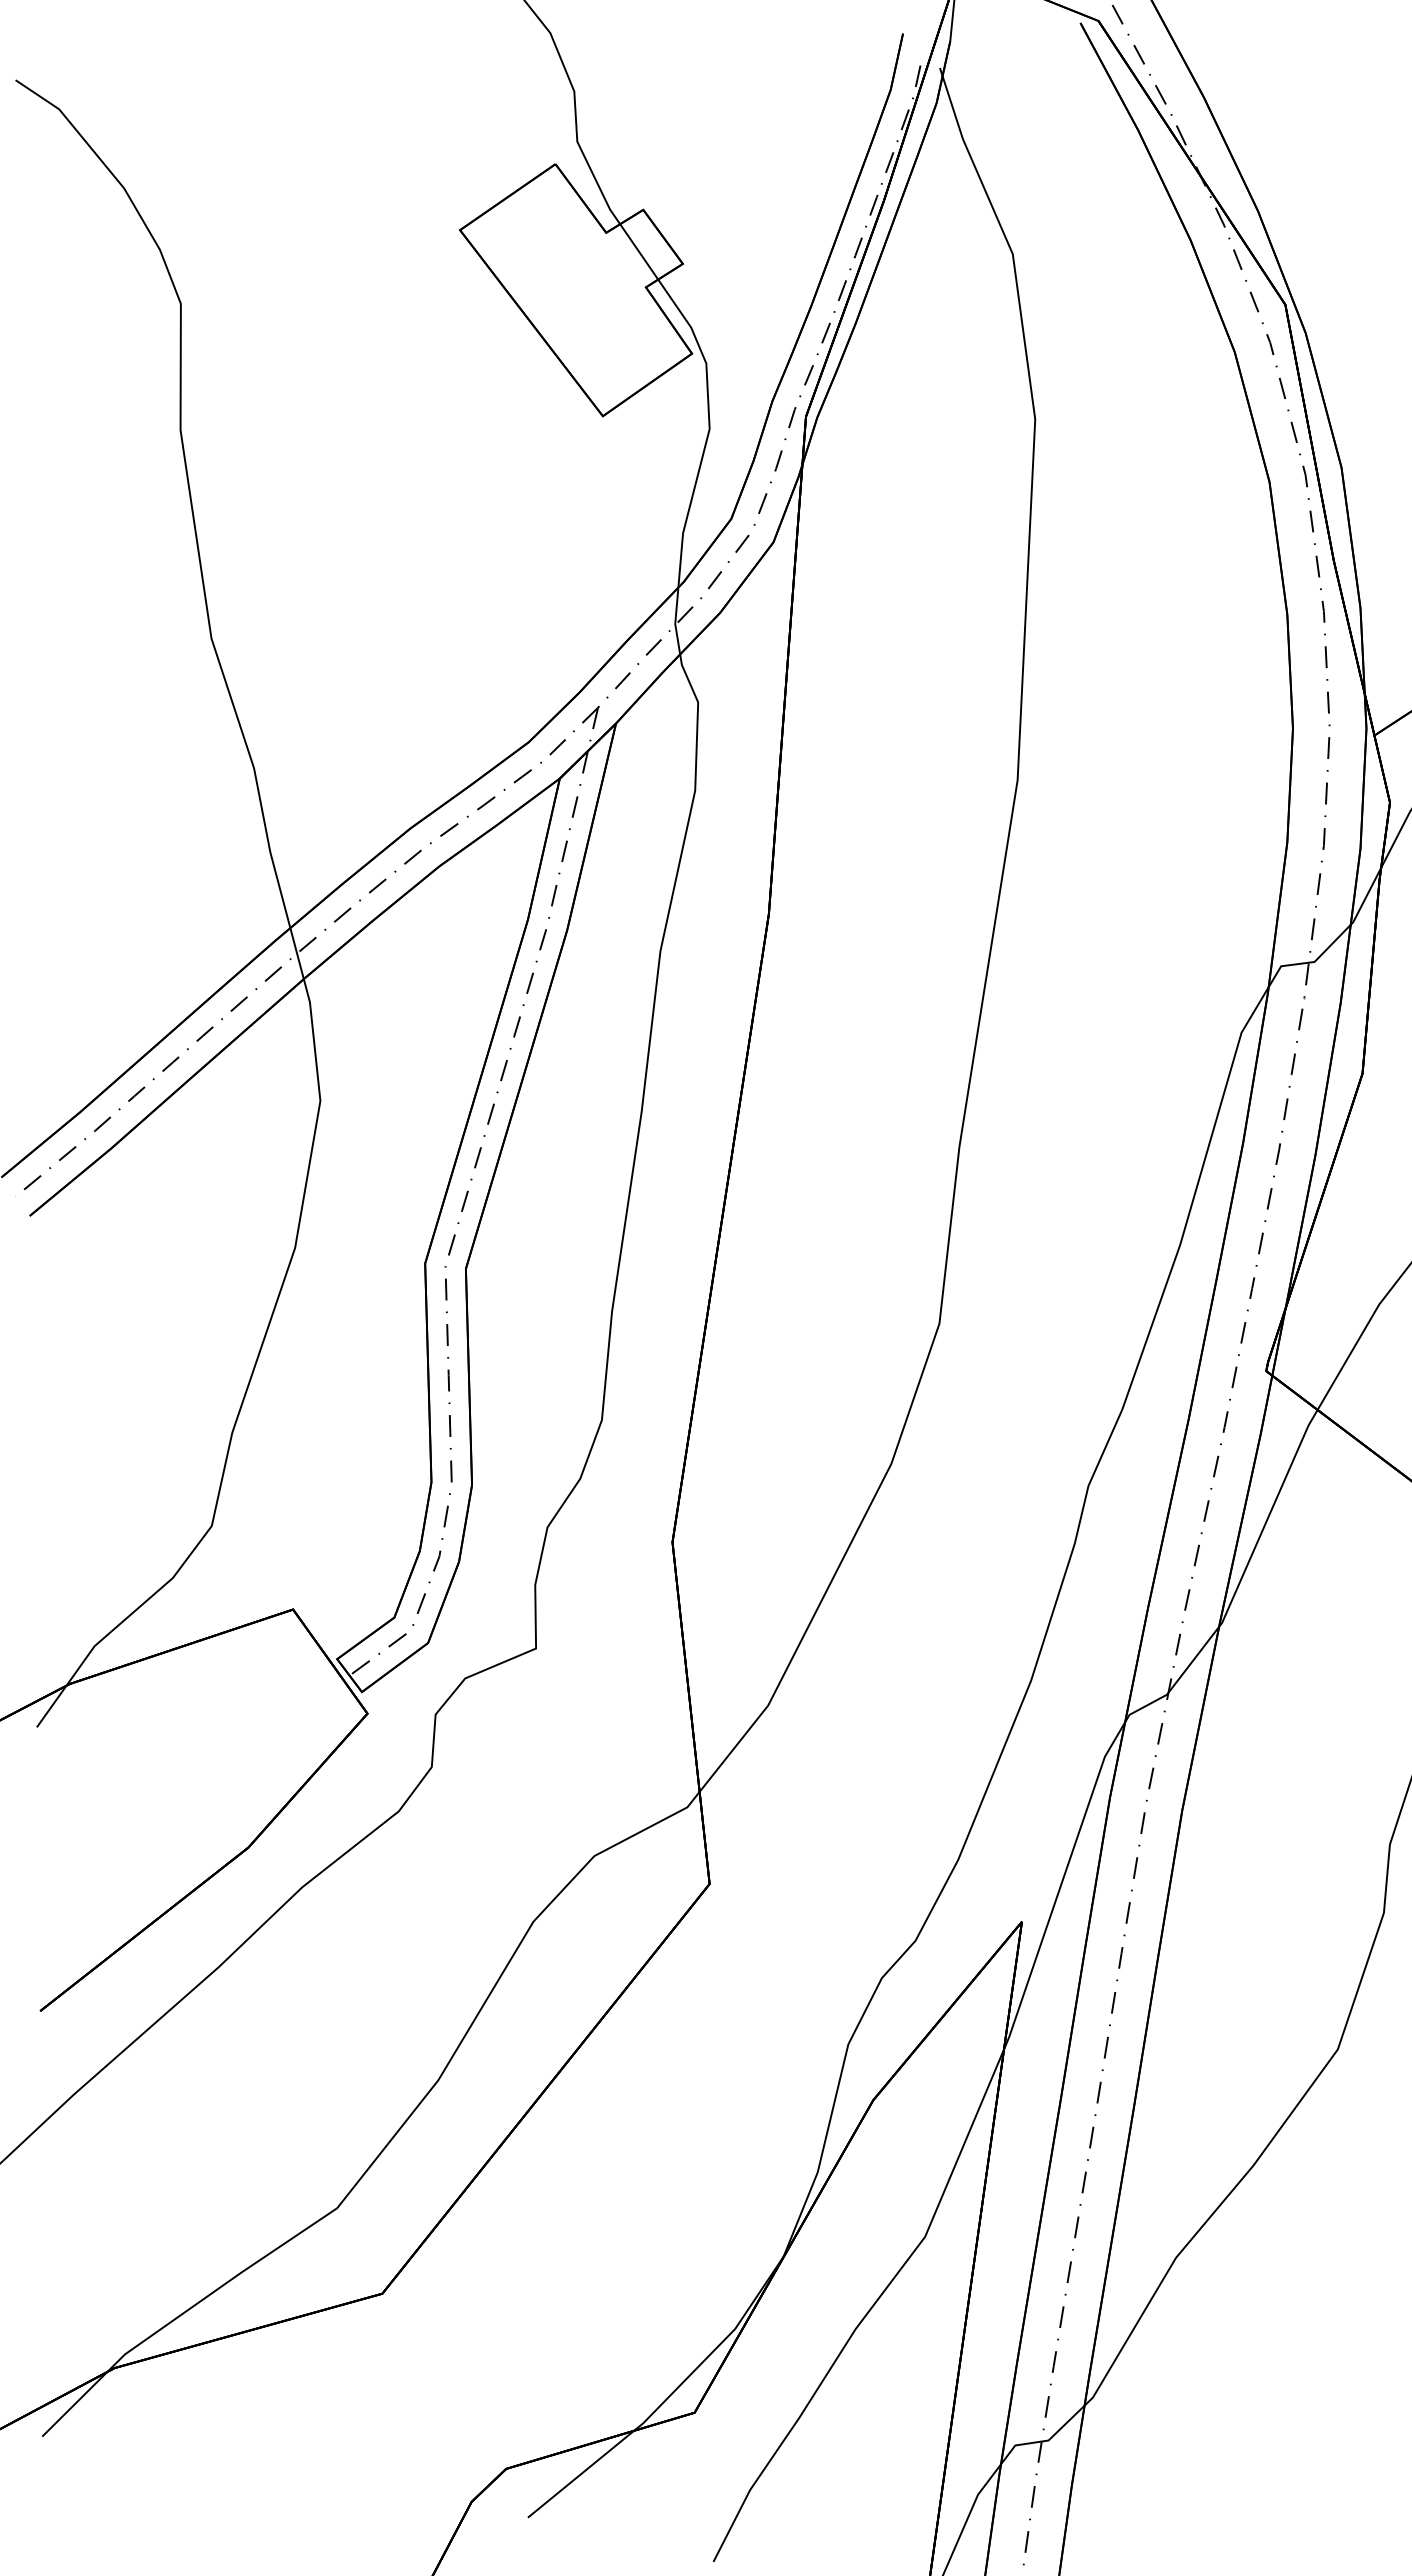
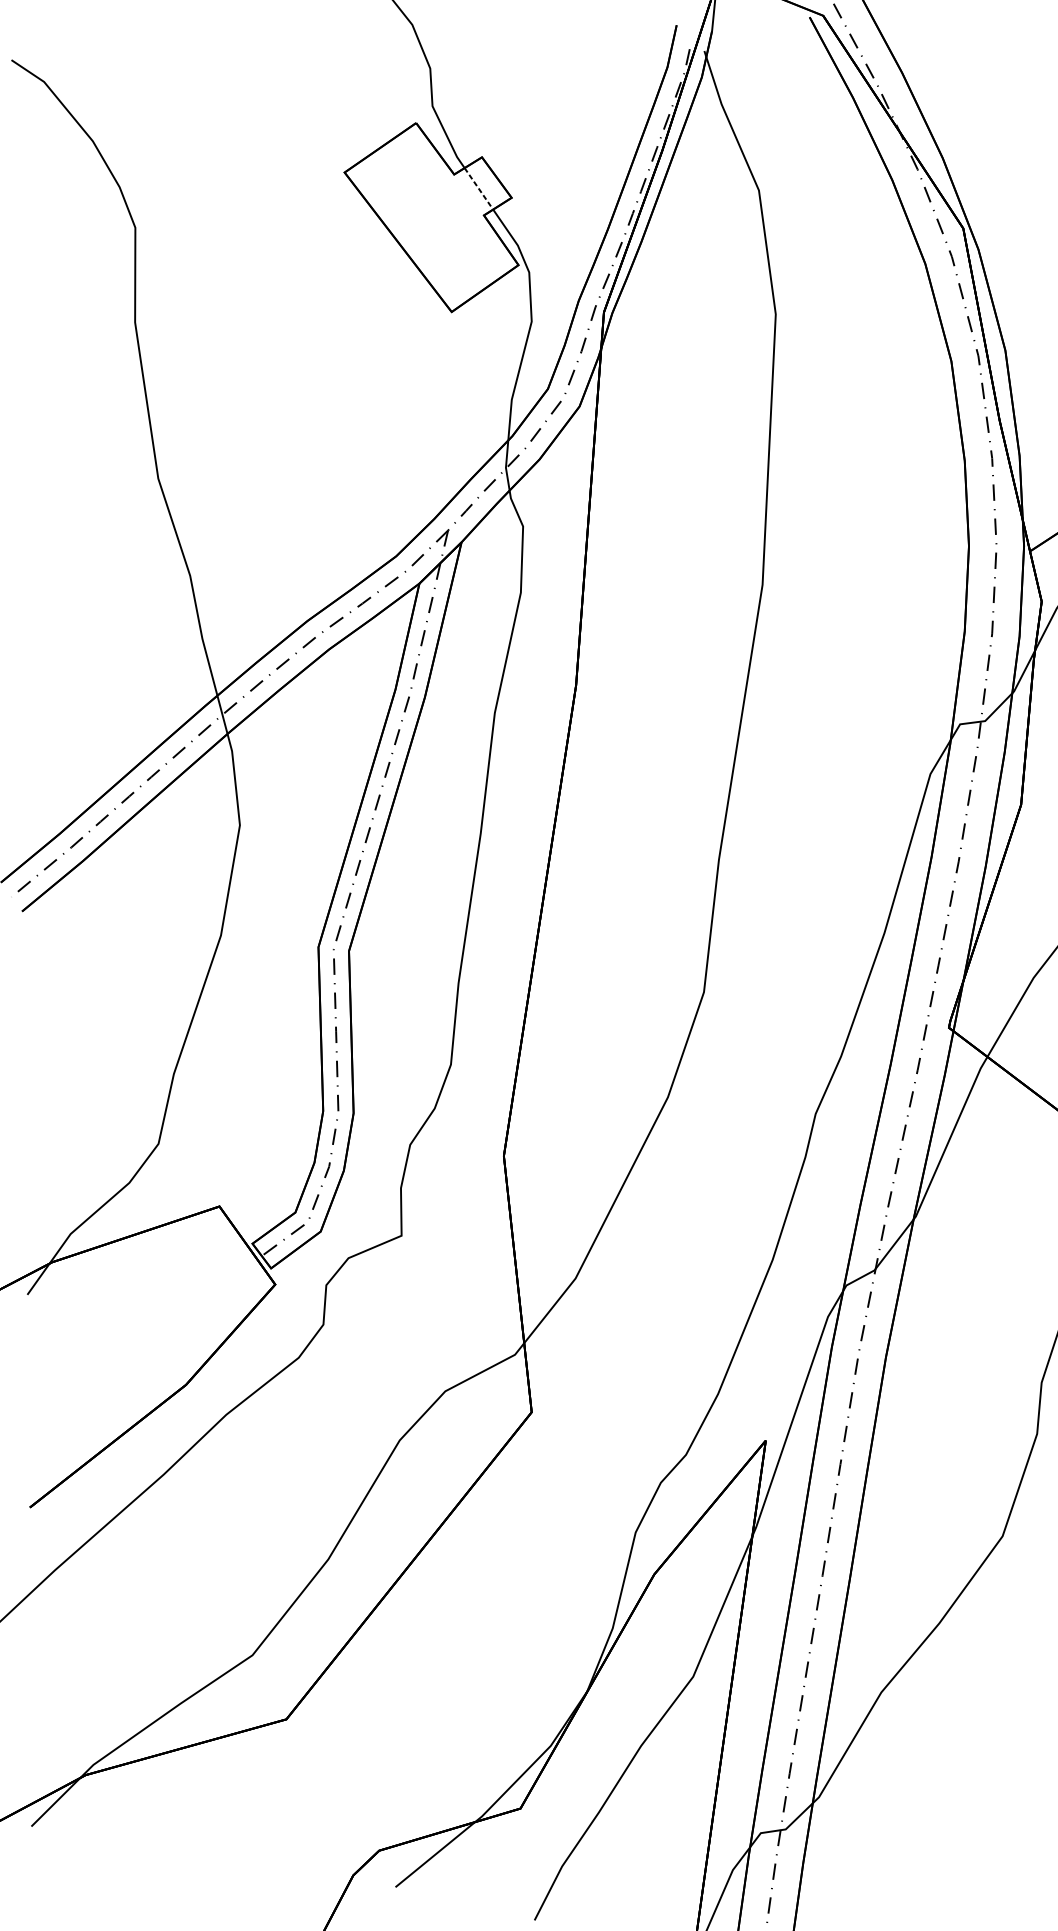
line: (639, 251) -> (479, 188), solid -> dashed

